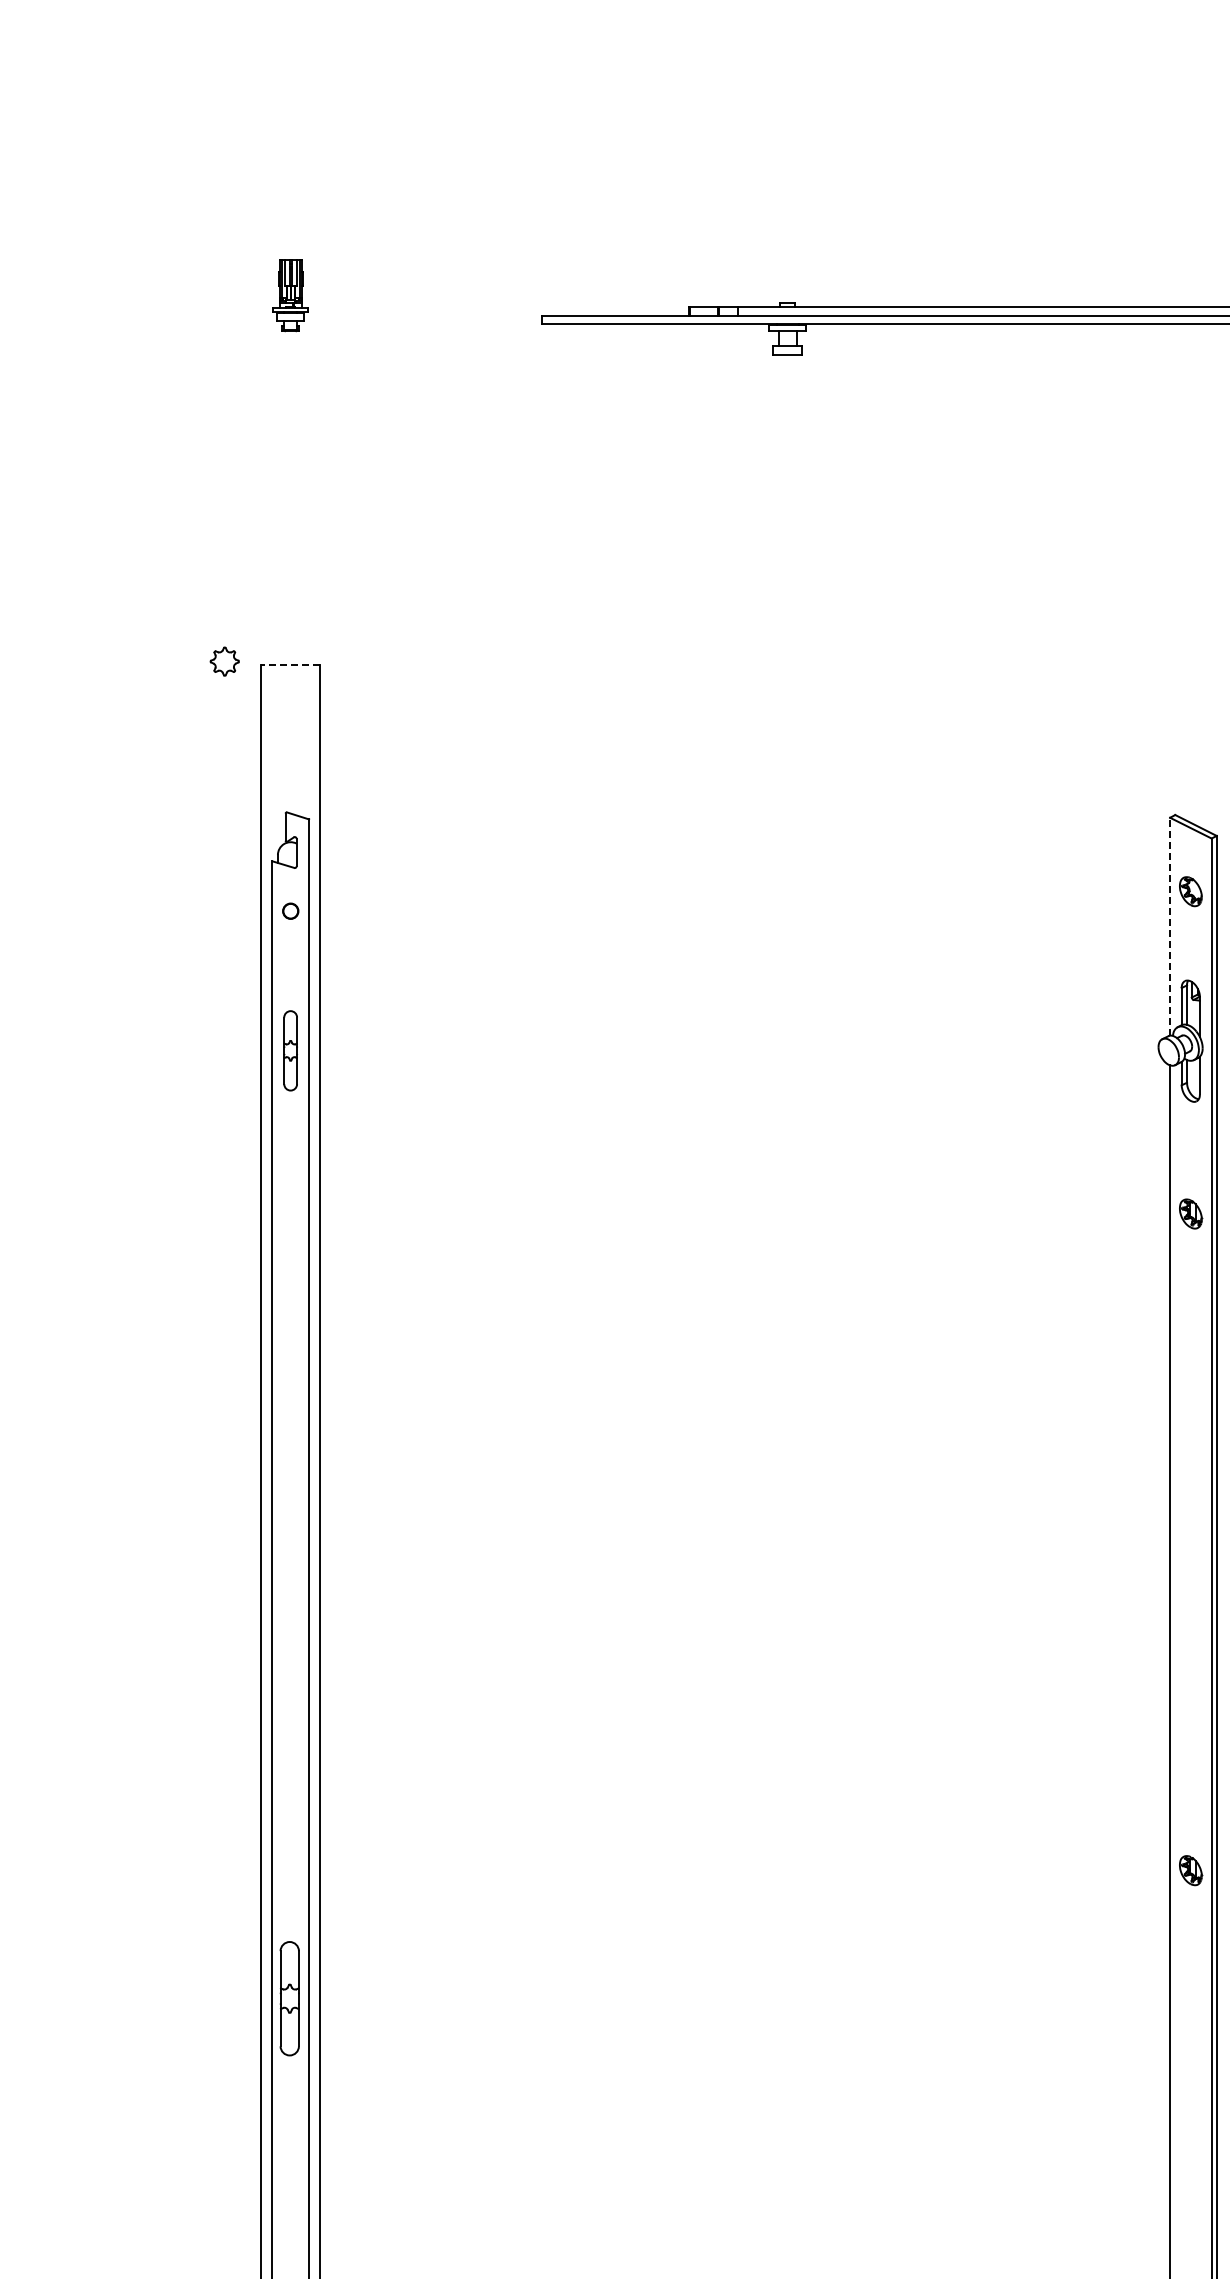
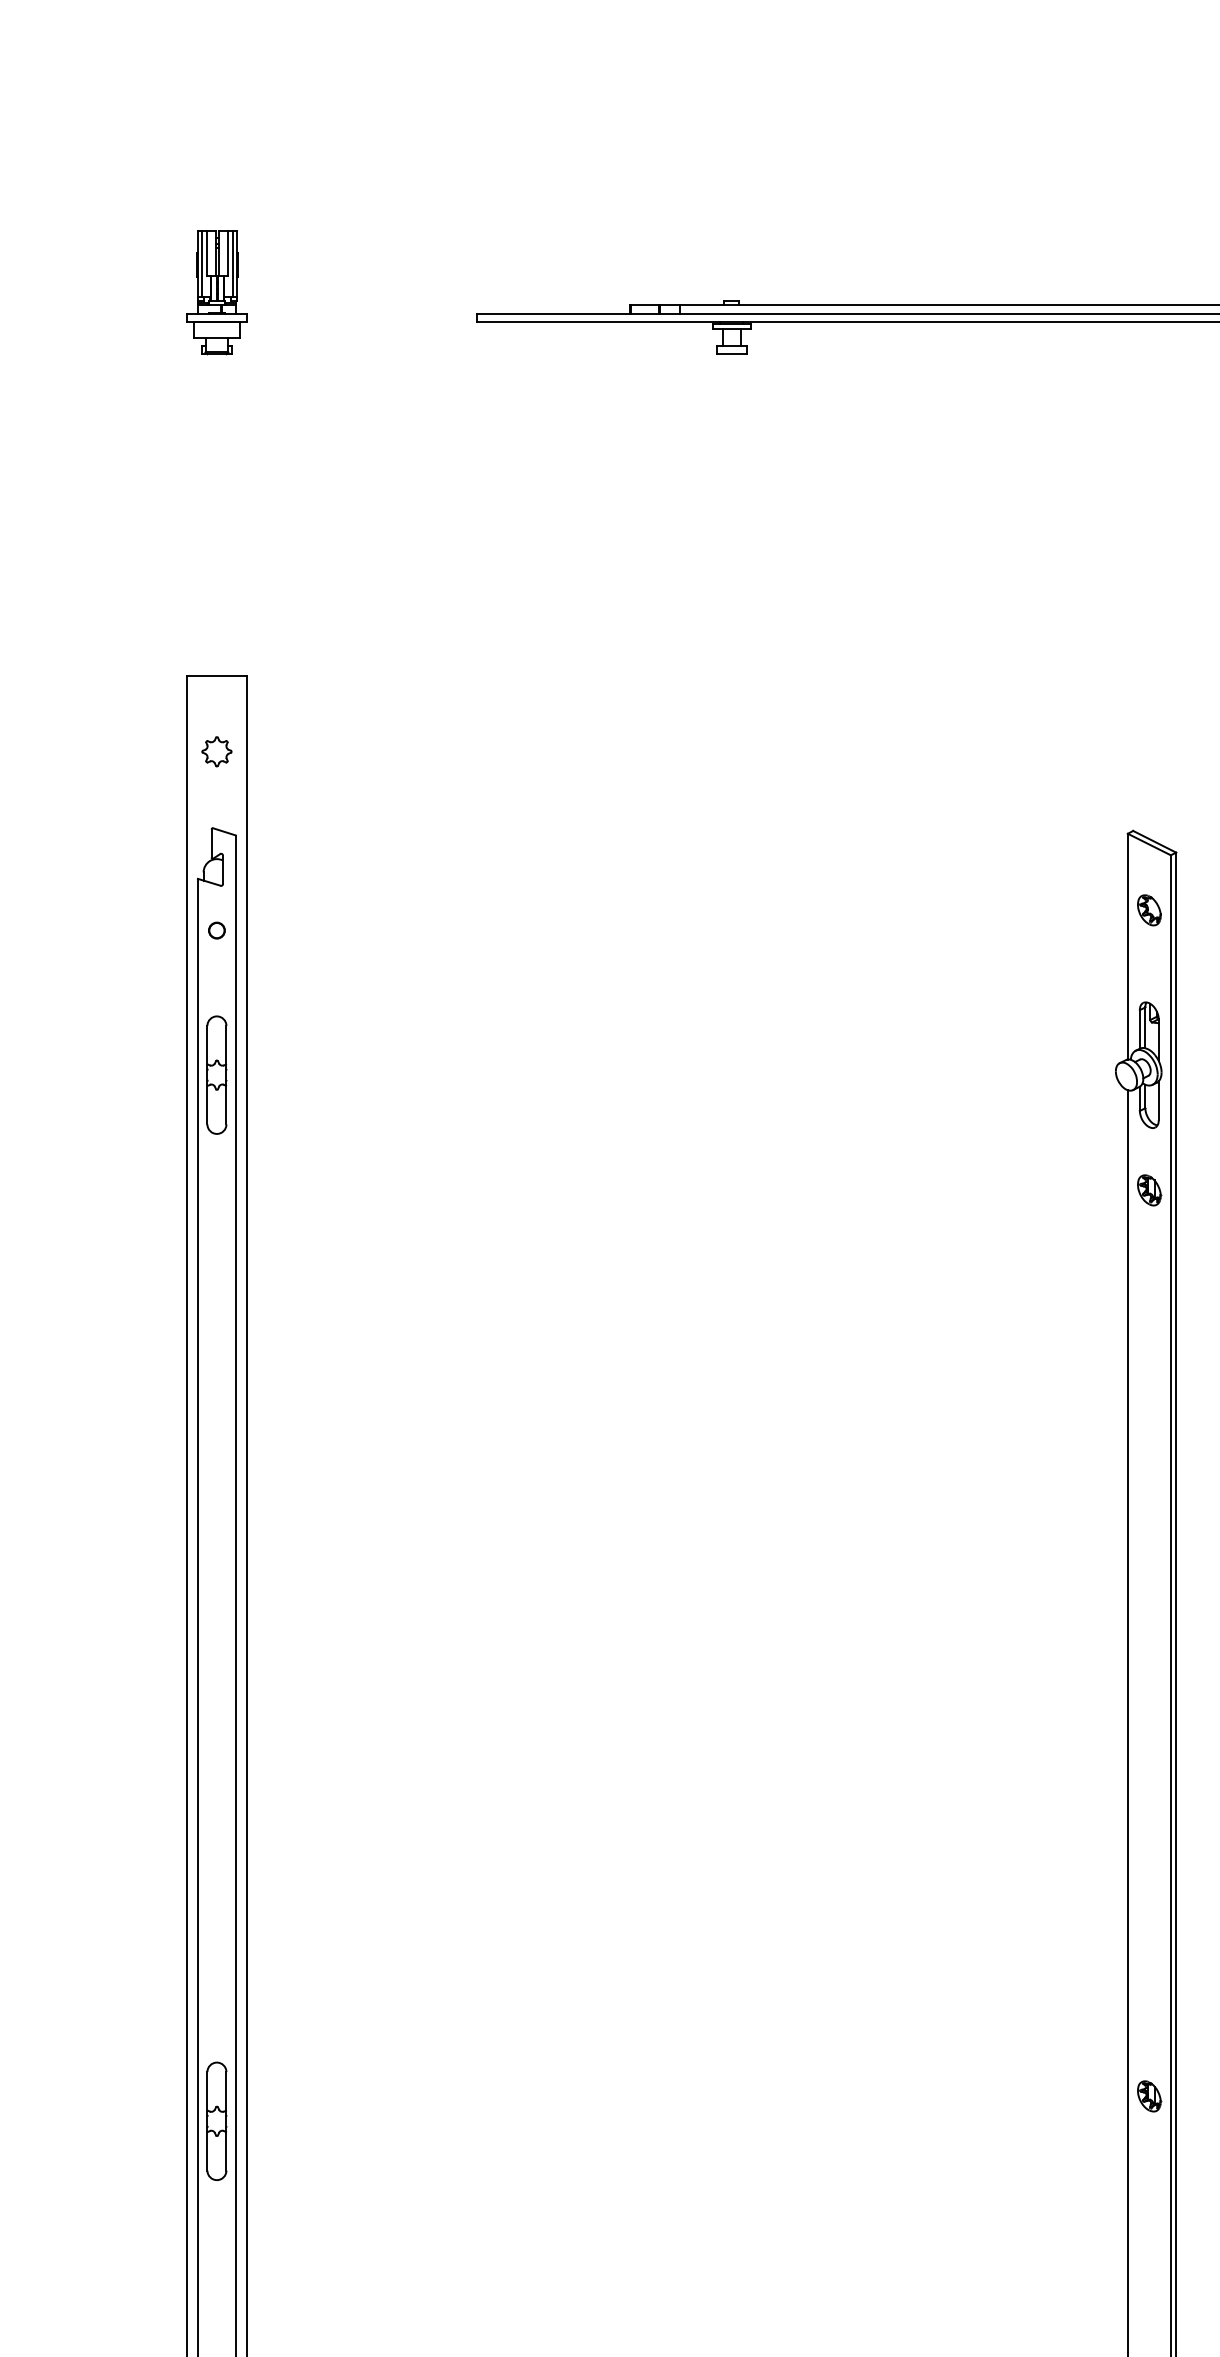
part: (290, 295) -> (216, 292), size x1.67
part: (224, 661) -> (216, 751), moved
line: (290, 665) -> (216, 676), dashed -> solid
line: (1170, 926) -> (1128, 946), dashed -> solid
part: (290, 1050) -> (216, 1074), size x1.43
part: (1191, 1213) -> (1150, 1189), moved
part: (1191, 1870) -> (1150, 2096), moved
part: (289, 1998) -> (216, 2121), moved

